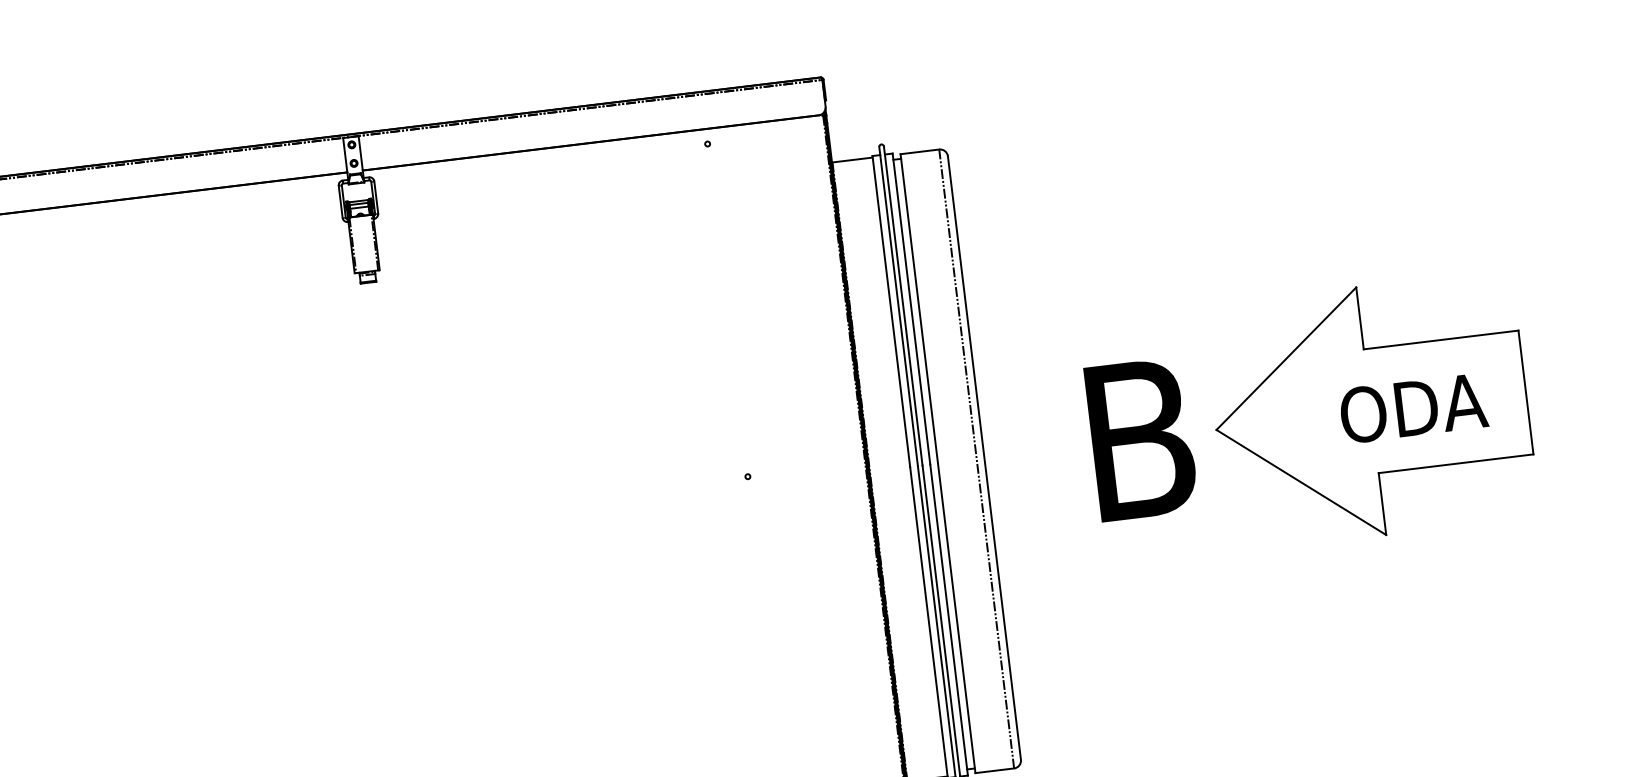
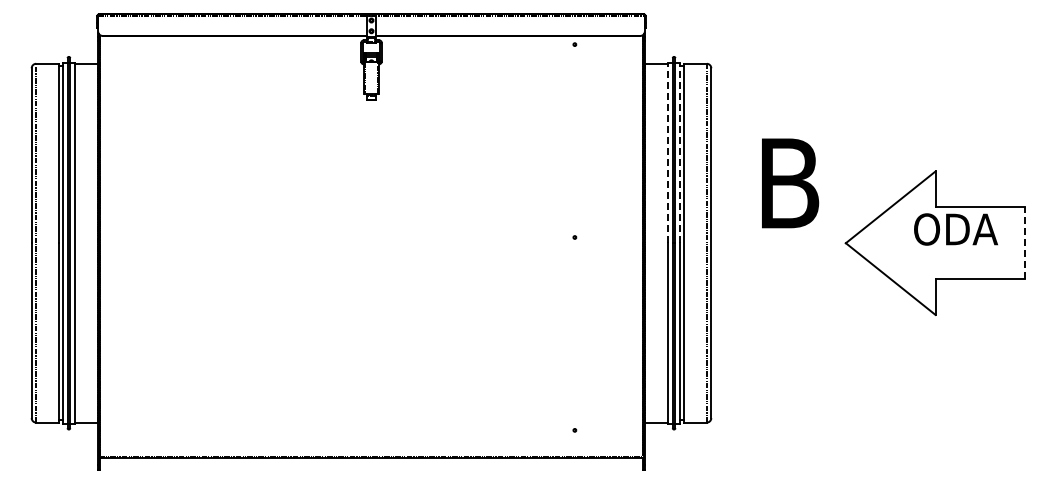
line: (910, 308) -> (679, 152), solid -> dashed
line: (891, 310) -> (668, 152), solid -> dashed
line: (1526, 392) -> (1025, 243), solid -> dashed
text: (1412, 408) -> (955, 229), moved
text: (1141, 439) -> (790, 183), moved

